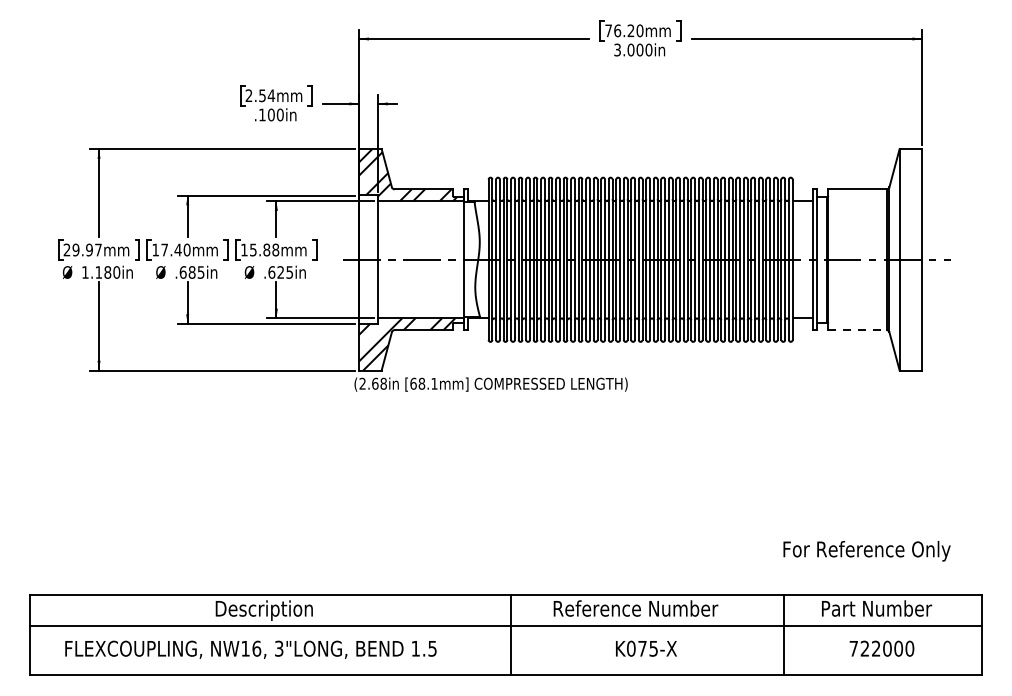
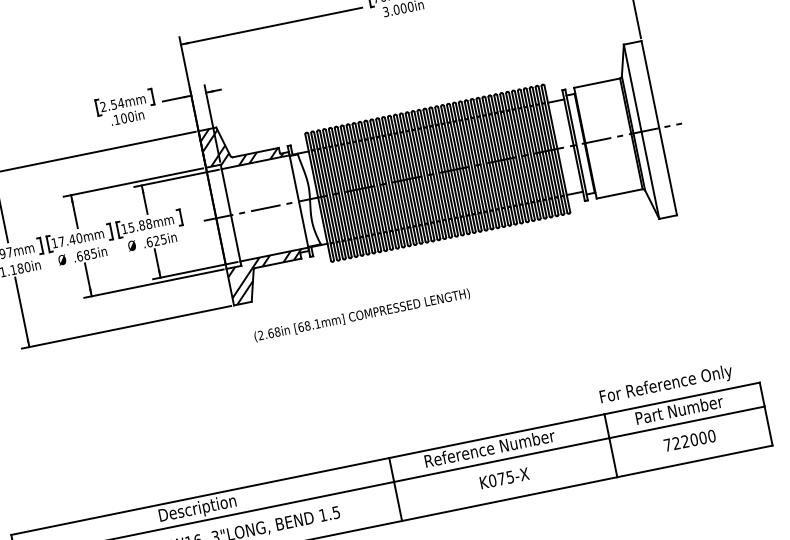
line: (858, 330) -> (620, 194), dashed -> solid
text: (490, 384) -> (361, 315), moved
text: (866, 551) -> (666, 385), moved

